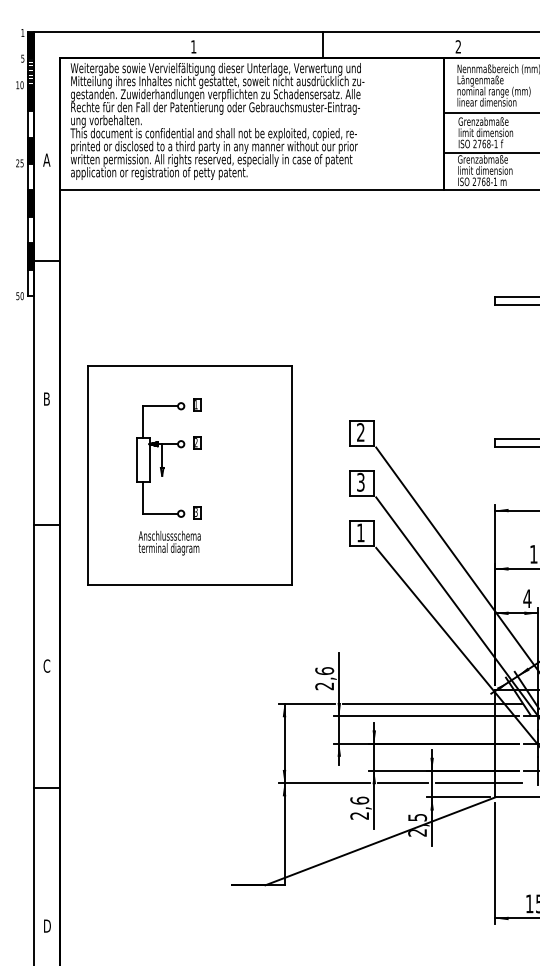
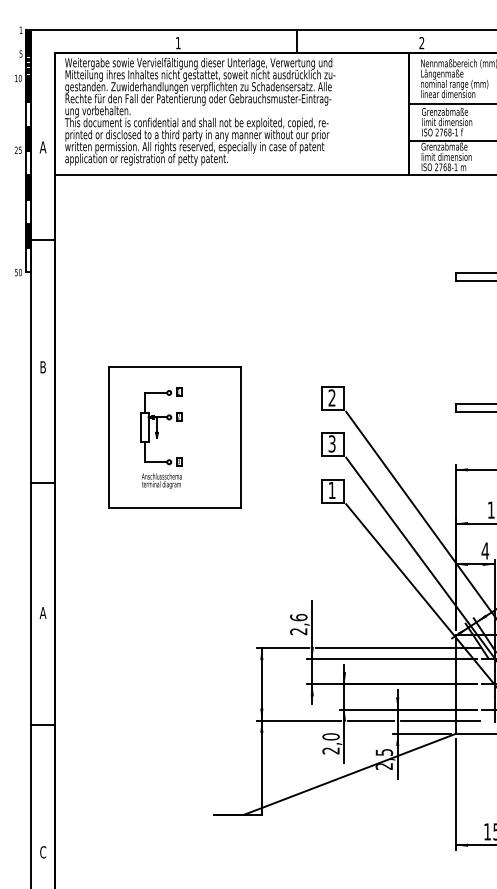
part: (189, 475) -> (174, 437), size x0.7
text: (46, 665) -> (42, 612), C -> A
text: (359, 800) -> (330, 736), 2,6 -> 2,0
text: (47, 926) -> (43, 852), D -> C

